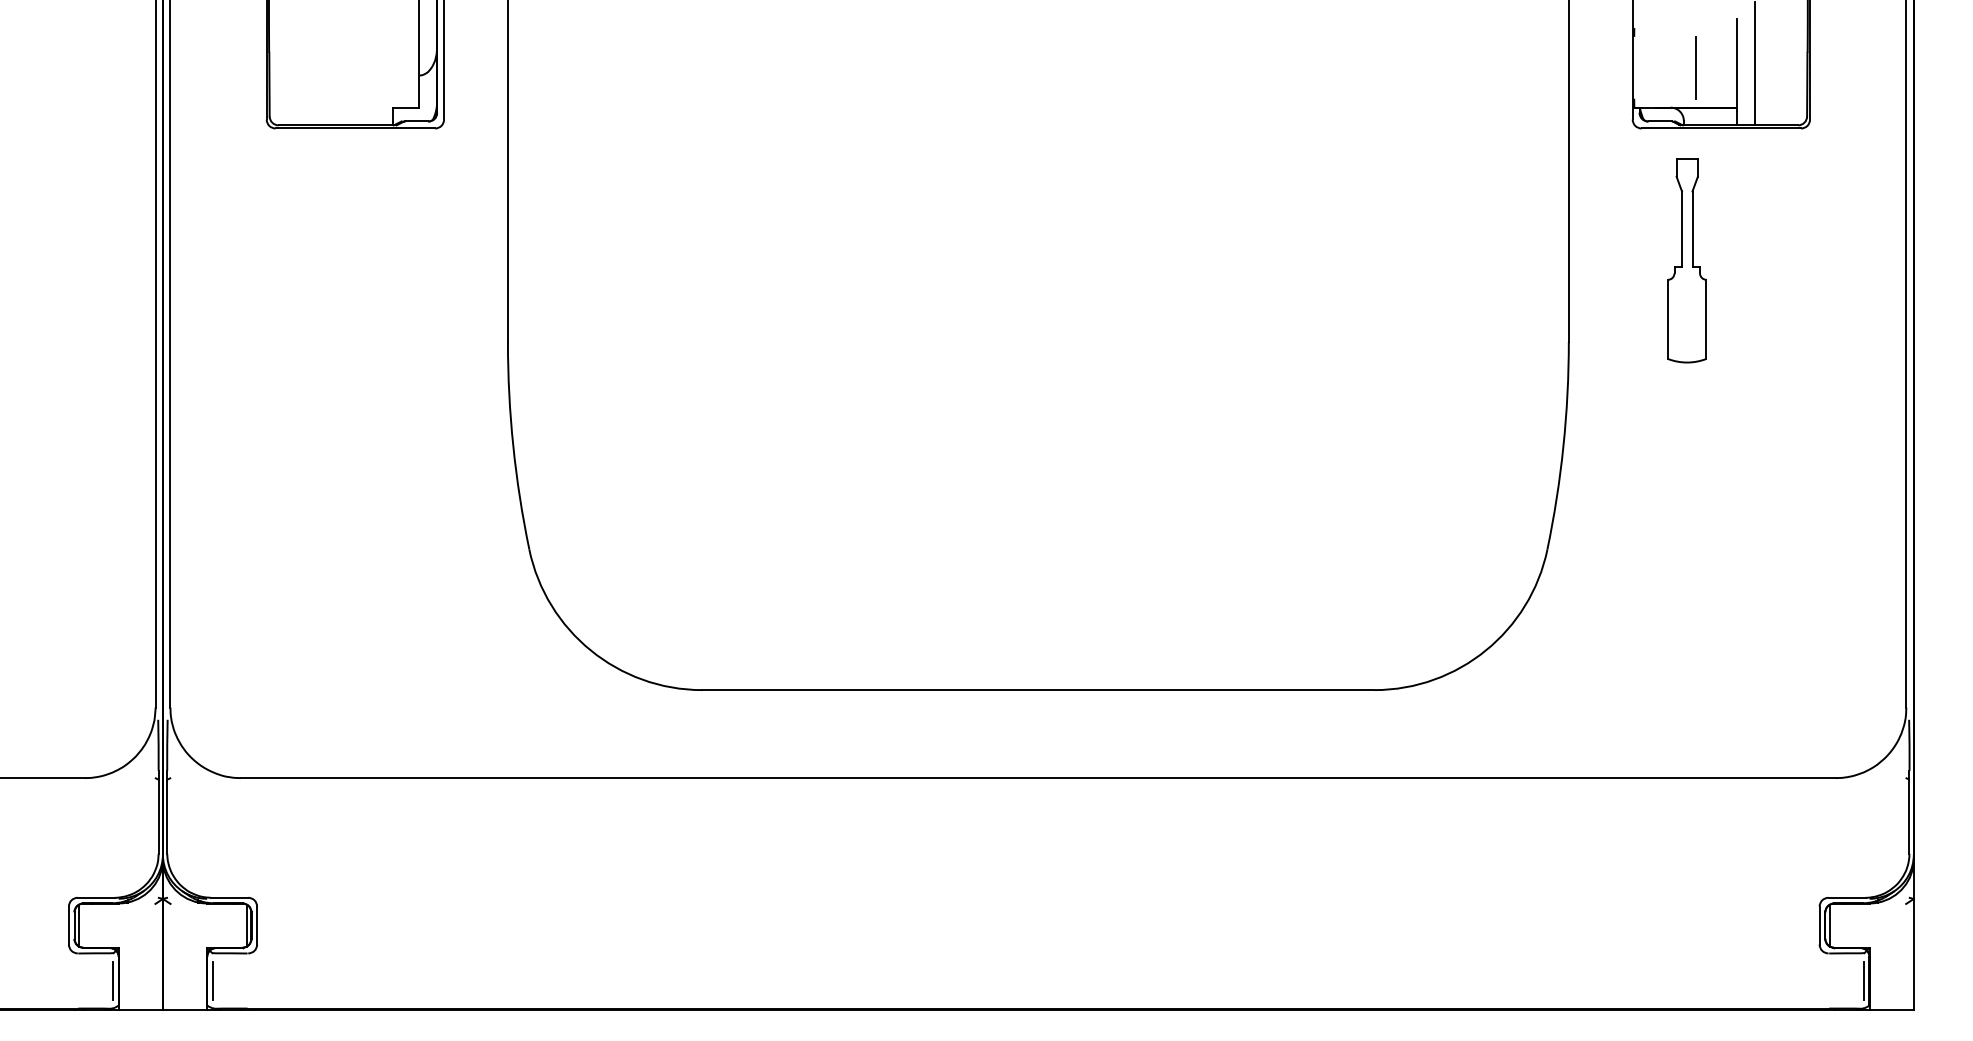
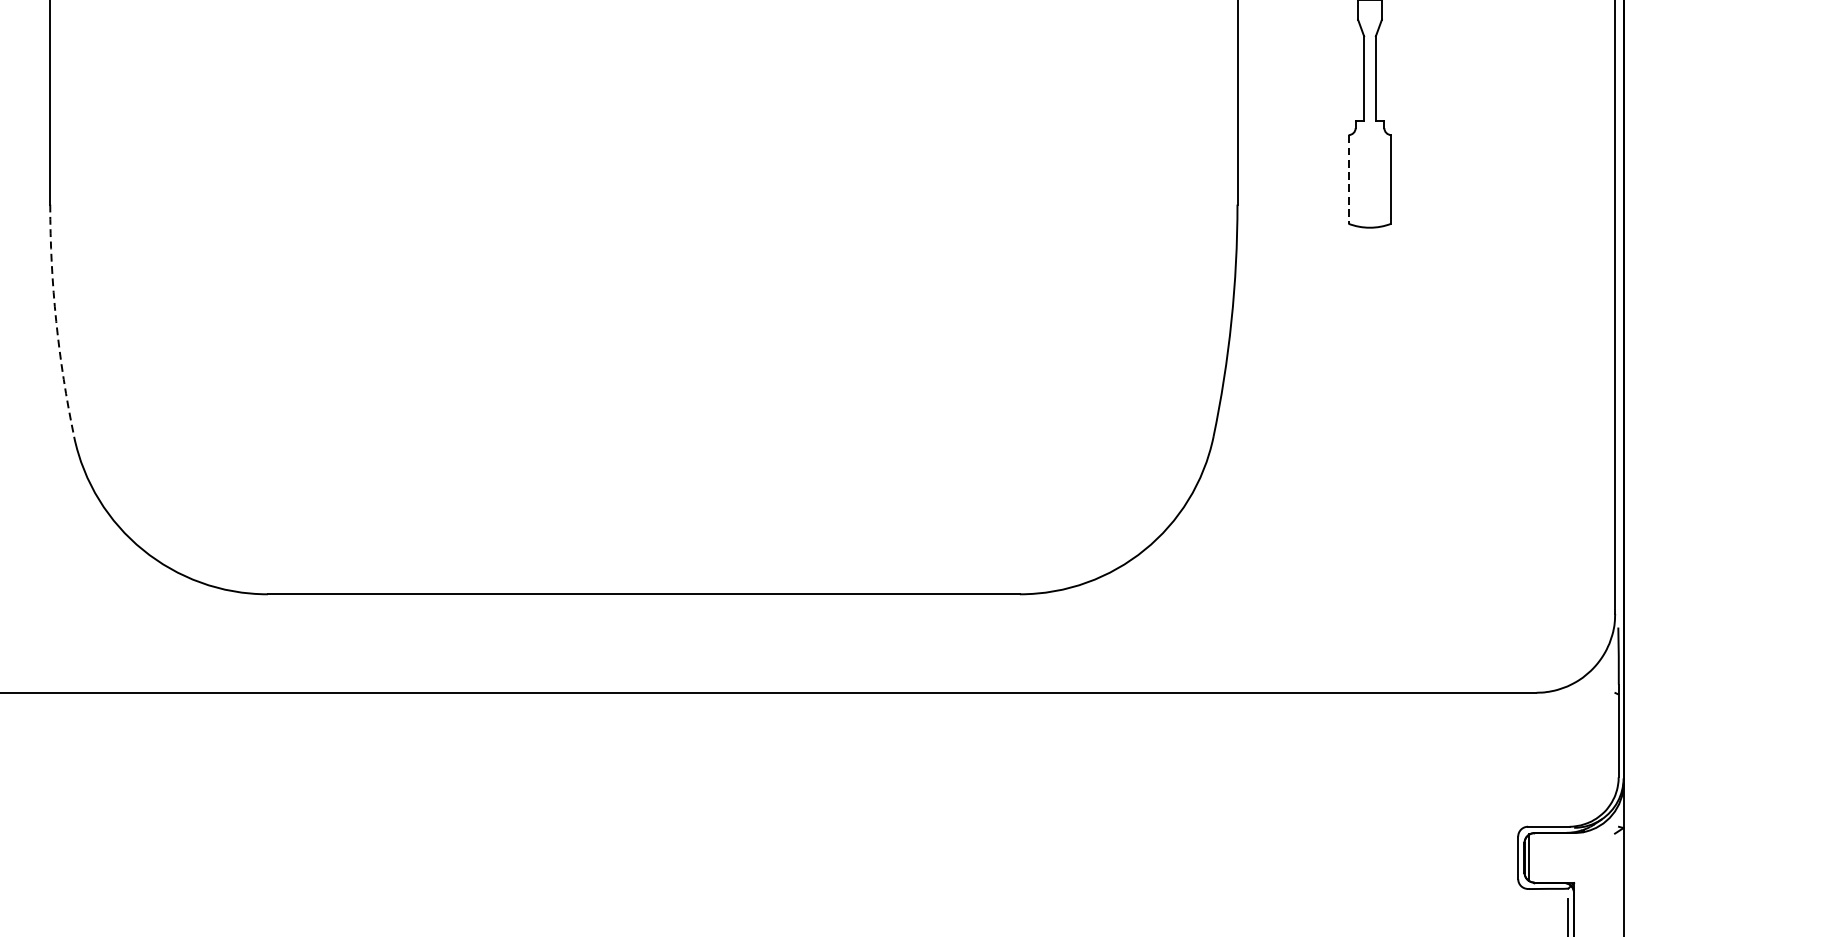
line: (1668, 319) -> (1349, 179), solid -> dashed
arc: (513, 446) -> (56, 321), solid -> dashed

